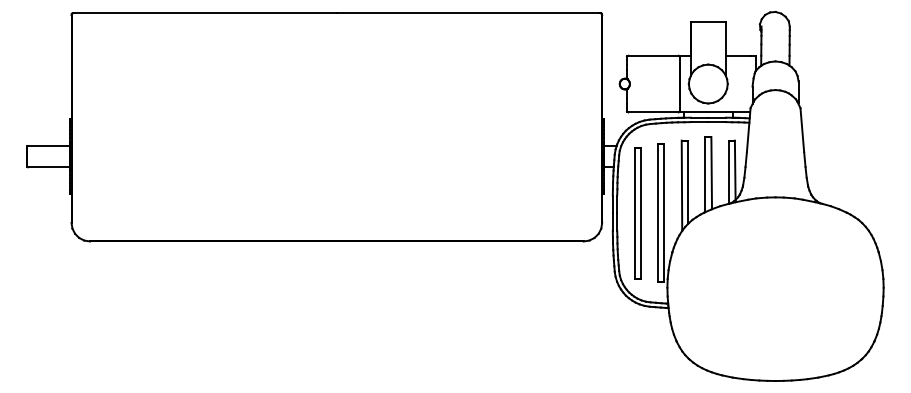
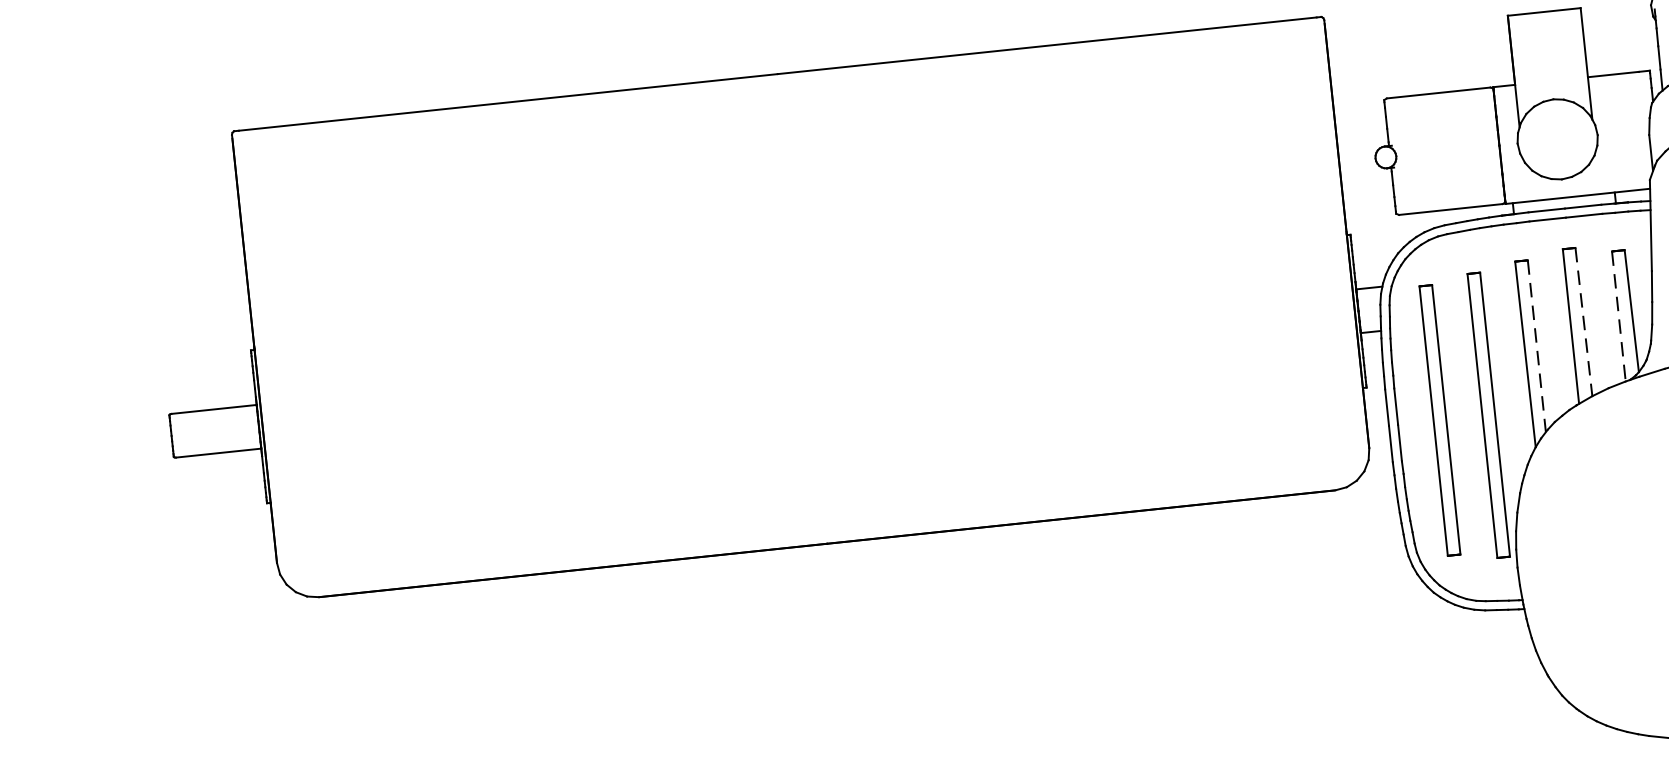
line: (728, 172) -> (1618, 317), solid -> dashed
line: (711, 173) -> (1583, 322), solid -> dashed
line: (687, 182) -> (1536, 346), solid -> dashed

